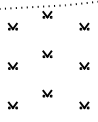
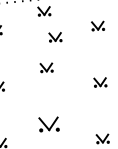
part: (54, 33) -> (55, 37), added
part: (47, 93) -> (49, 124), size x1.6

